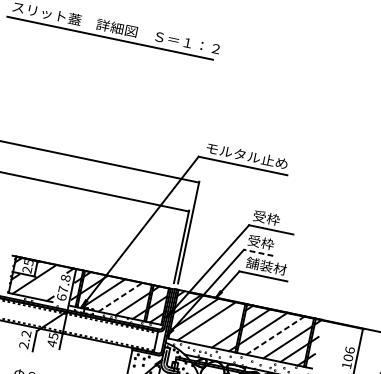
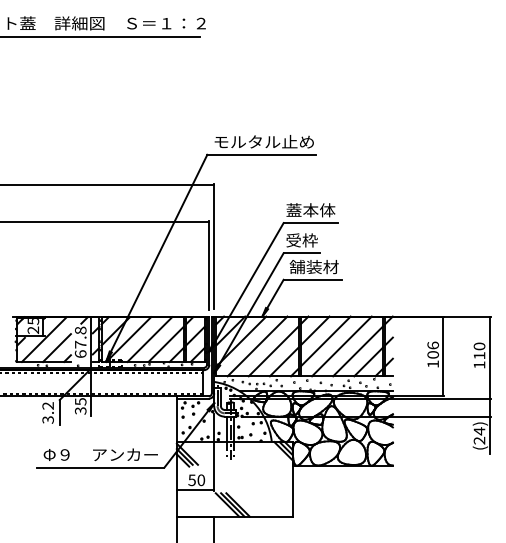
text: (273, 219) -> (310, 210), 受枠 -> 蓋本体
line: (258, 253) -> (301, 253), dashed -> solid
line: (43, 287) -> (56, 347), added
line: (120, 297) -> (149, 339), dashed -> solid
line: (219, 328) -> (273, 351), added
line: (276, 335) -> (342, 346), dashed -> solid
text: (51, 343) -> (80, 410), 45 -> 35
text: (24, 345) -> (48, 419), 2.2 -> 3.2

